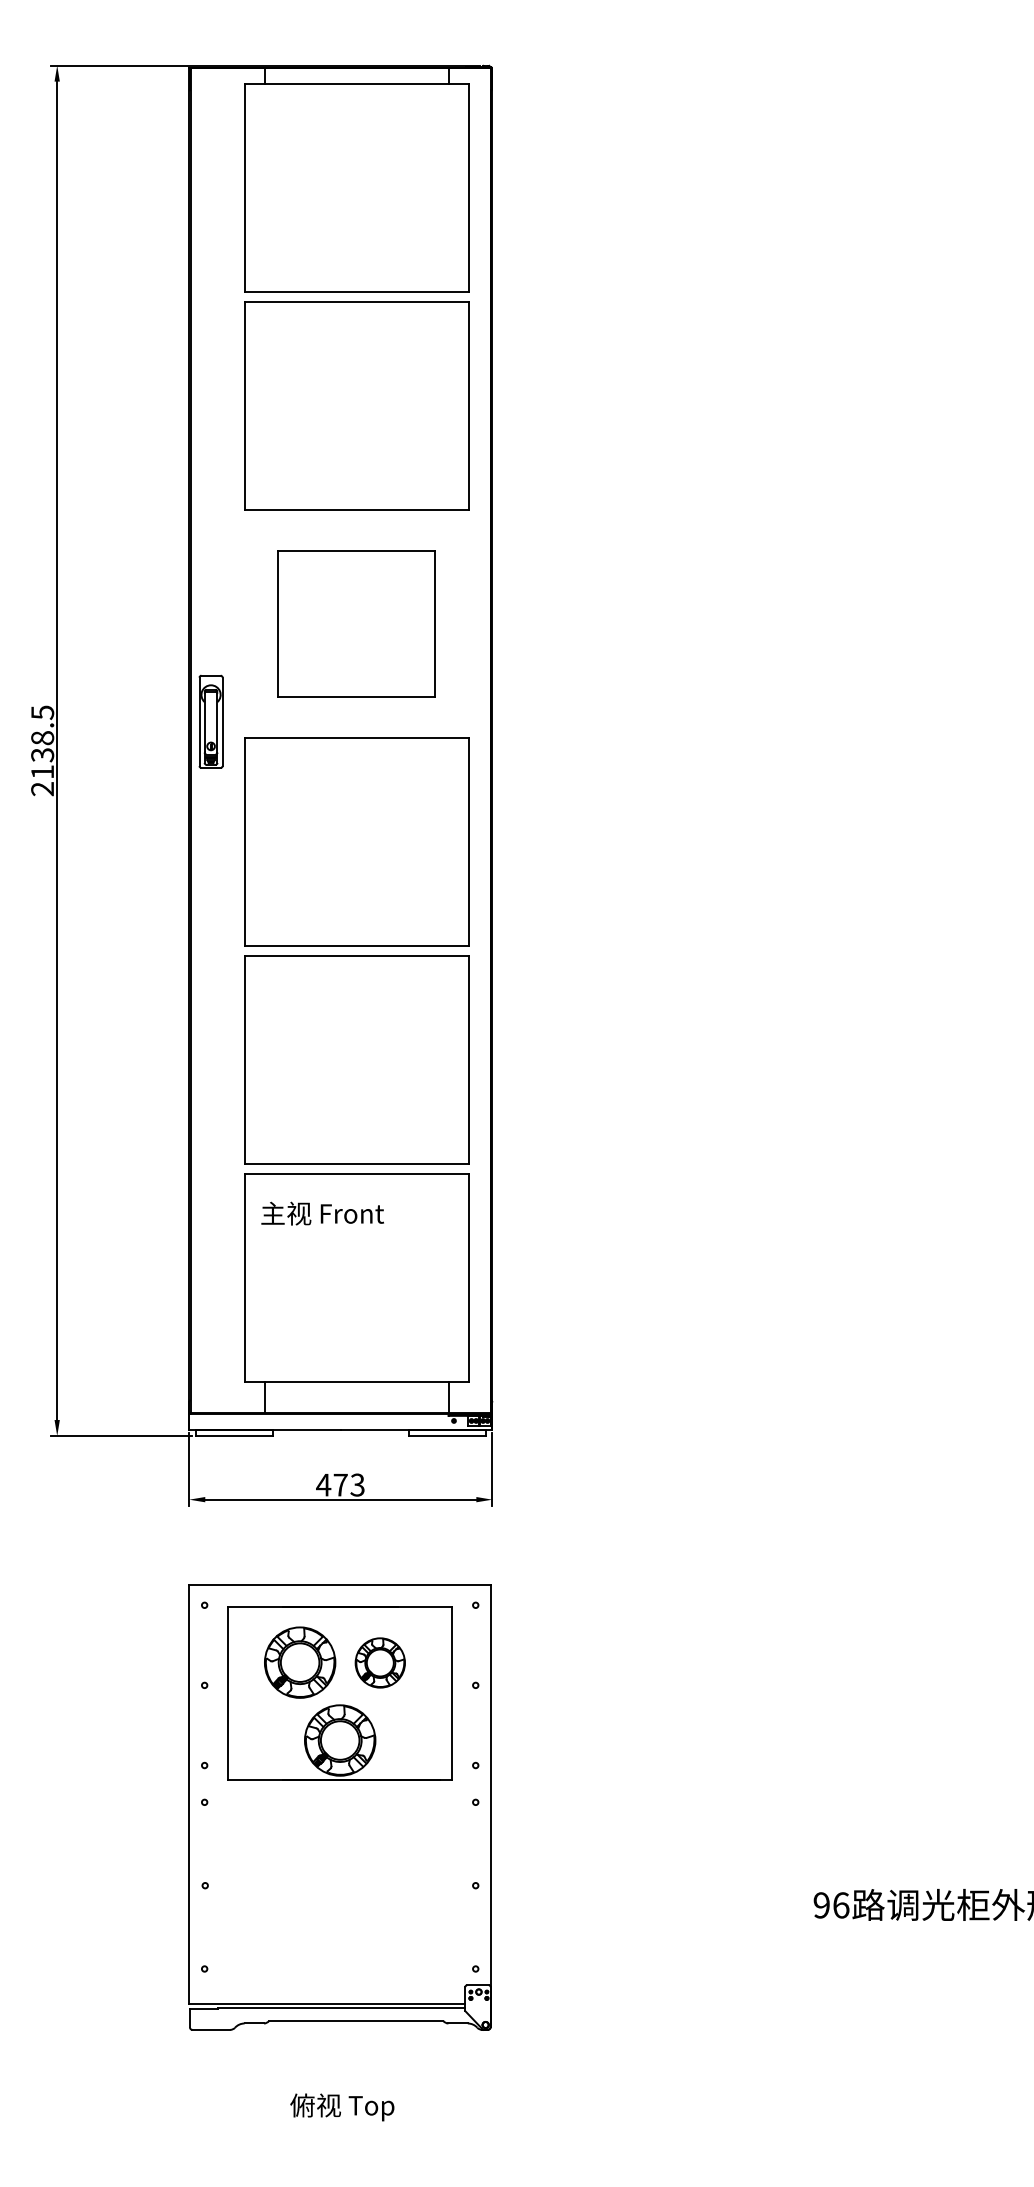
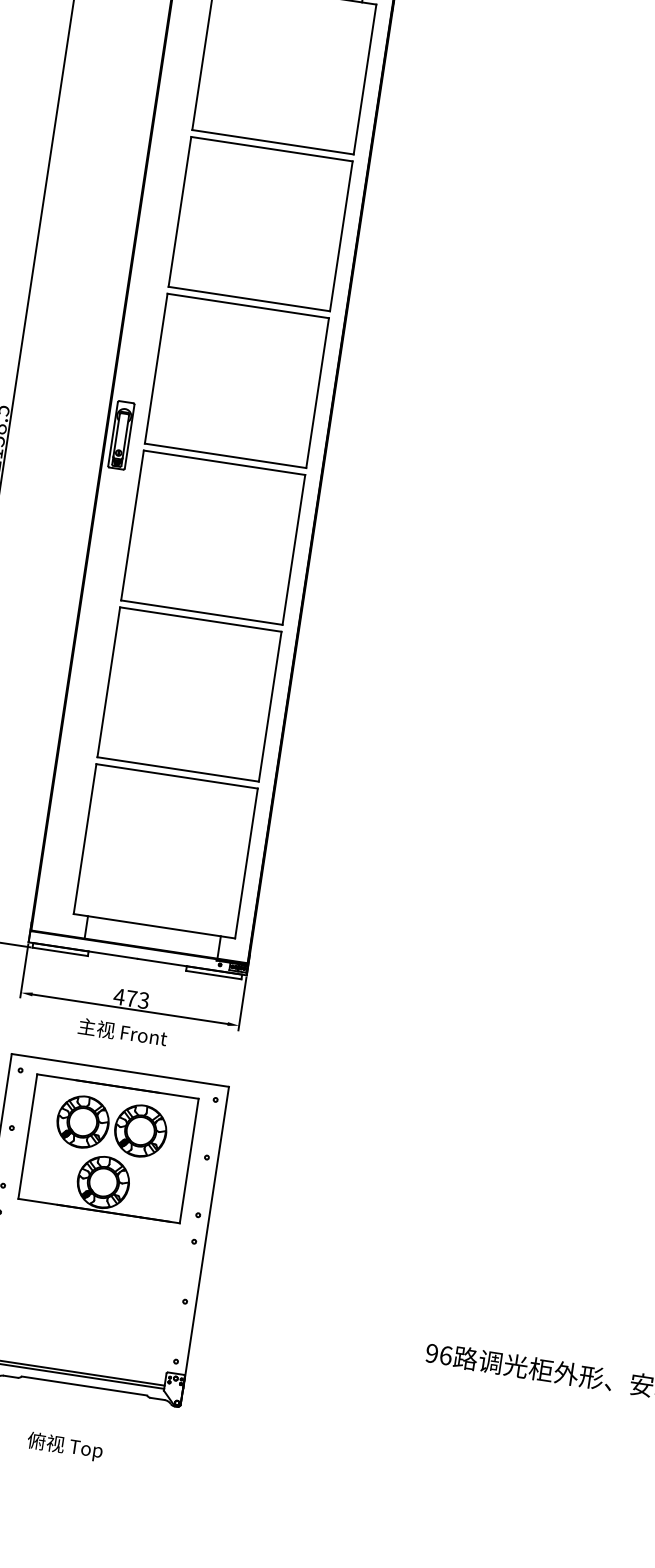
part: (356, 623) -> (236, 380), size x1.43
text: (322, 1213) -> (122, 1032), moved
part: (380, 1662) -> (140, 1130), size x1.43

